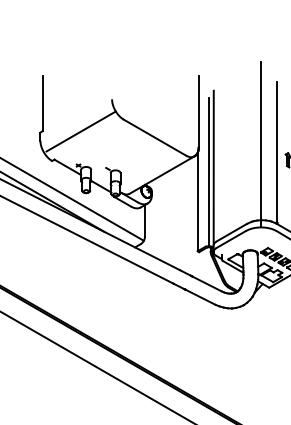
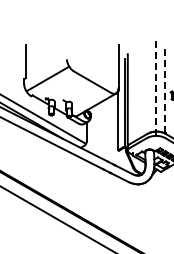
line: (261, 144) -> (156, 86), solid -> dashed
line: (276, 151) -> (165, 90), solid -> dashed

